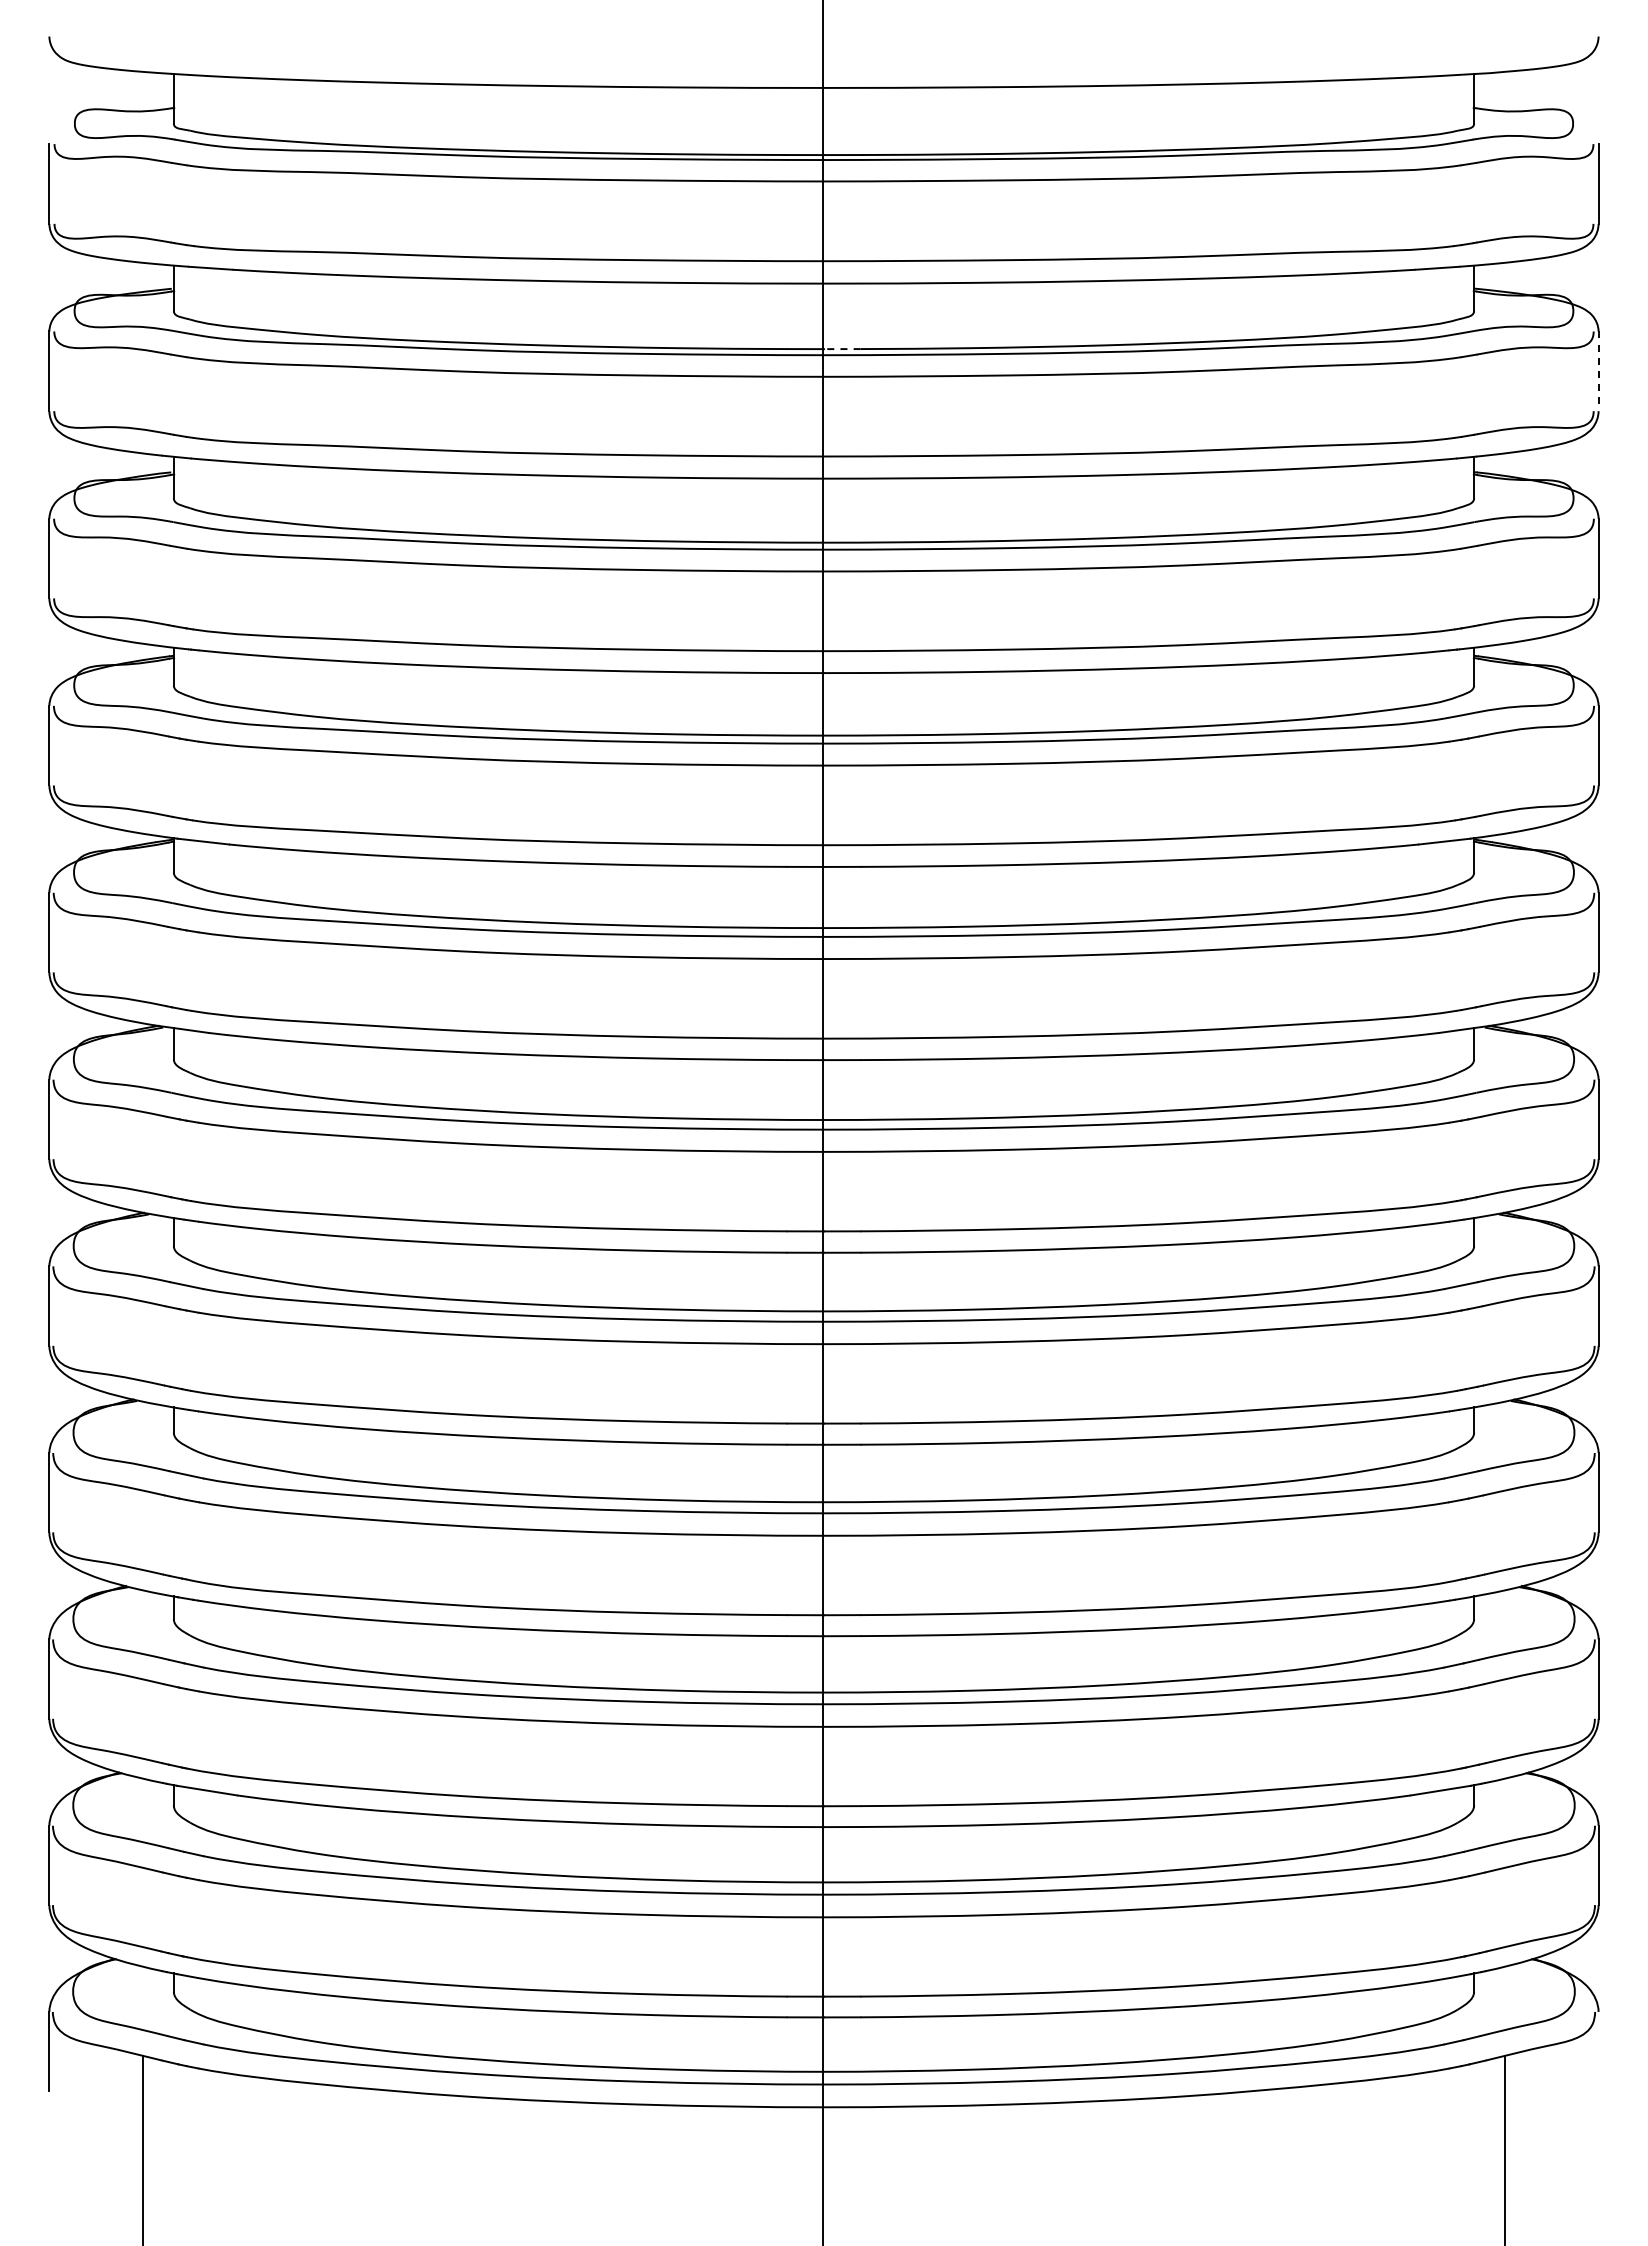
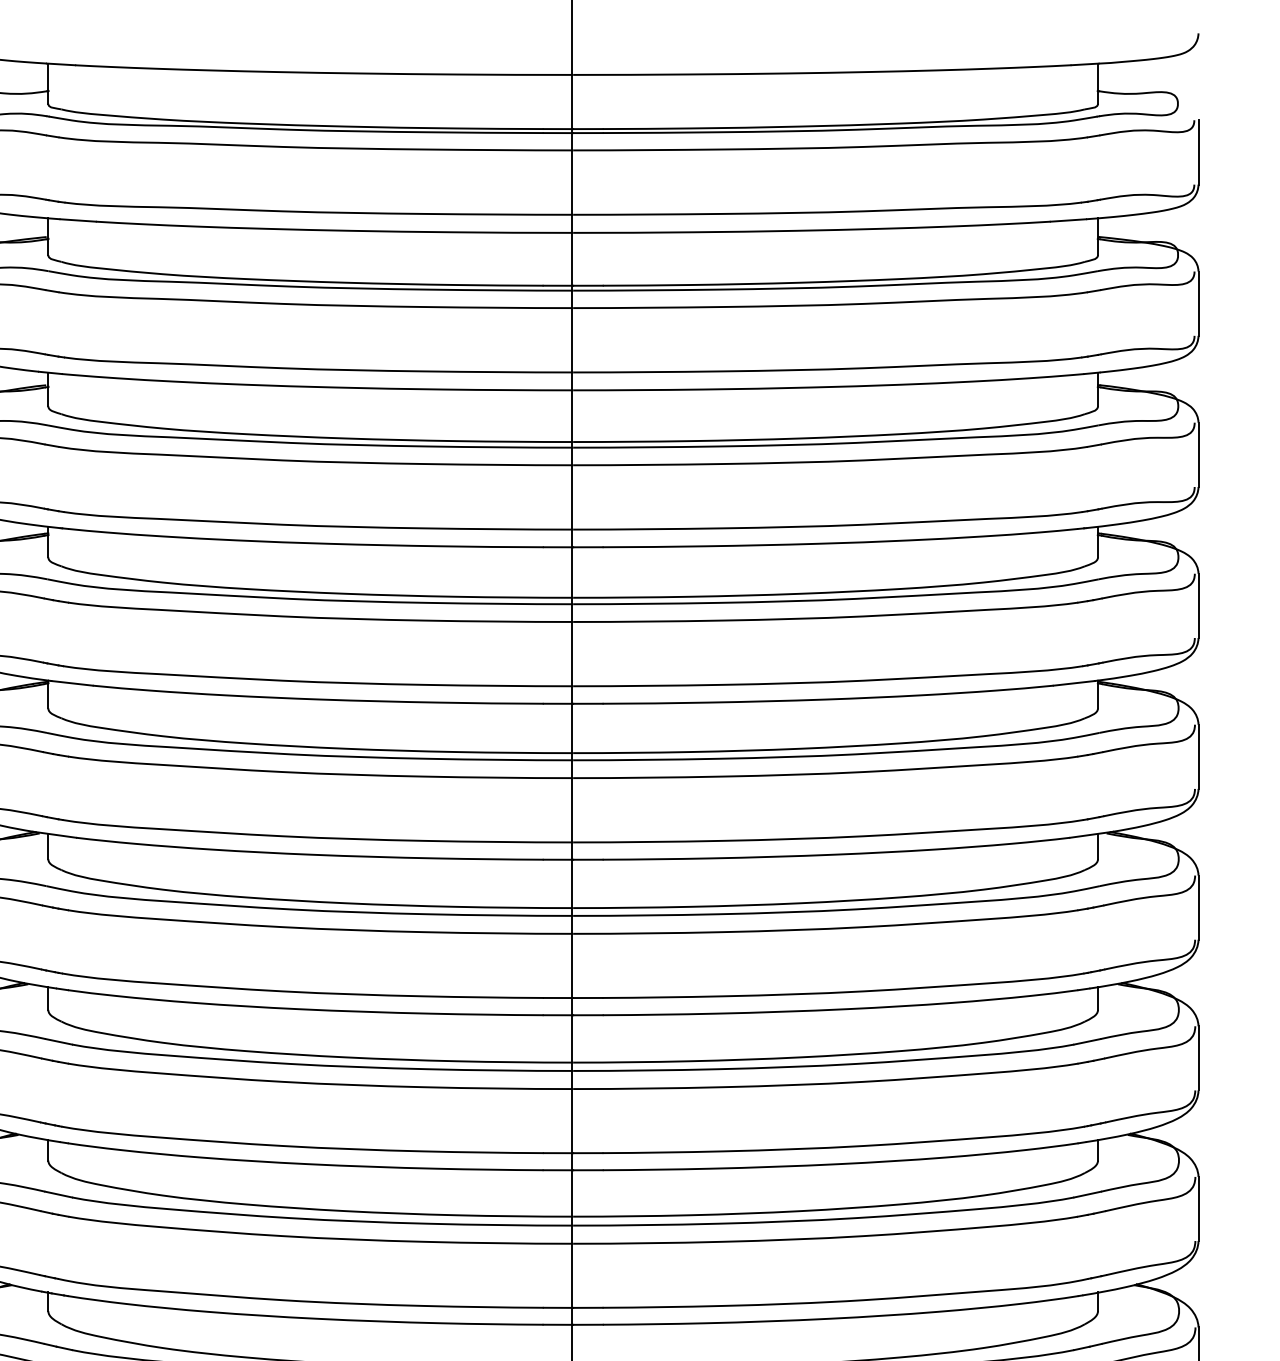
line: (841, 349) -> (587, 286), dashed -> solid
line: (1598, 371) -> (1198, 303), dashed -> solid

